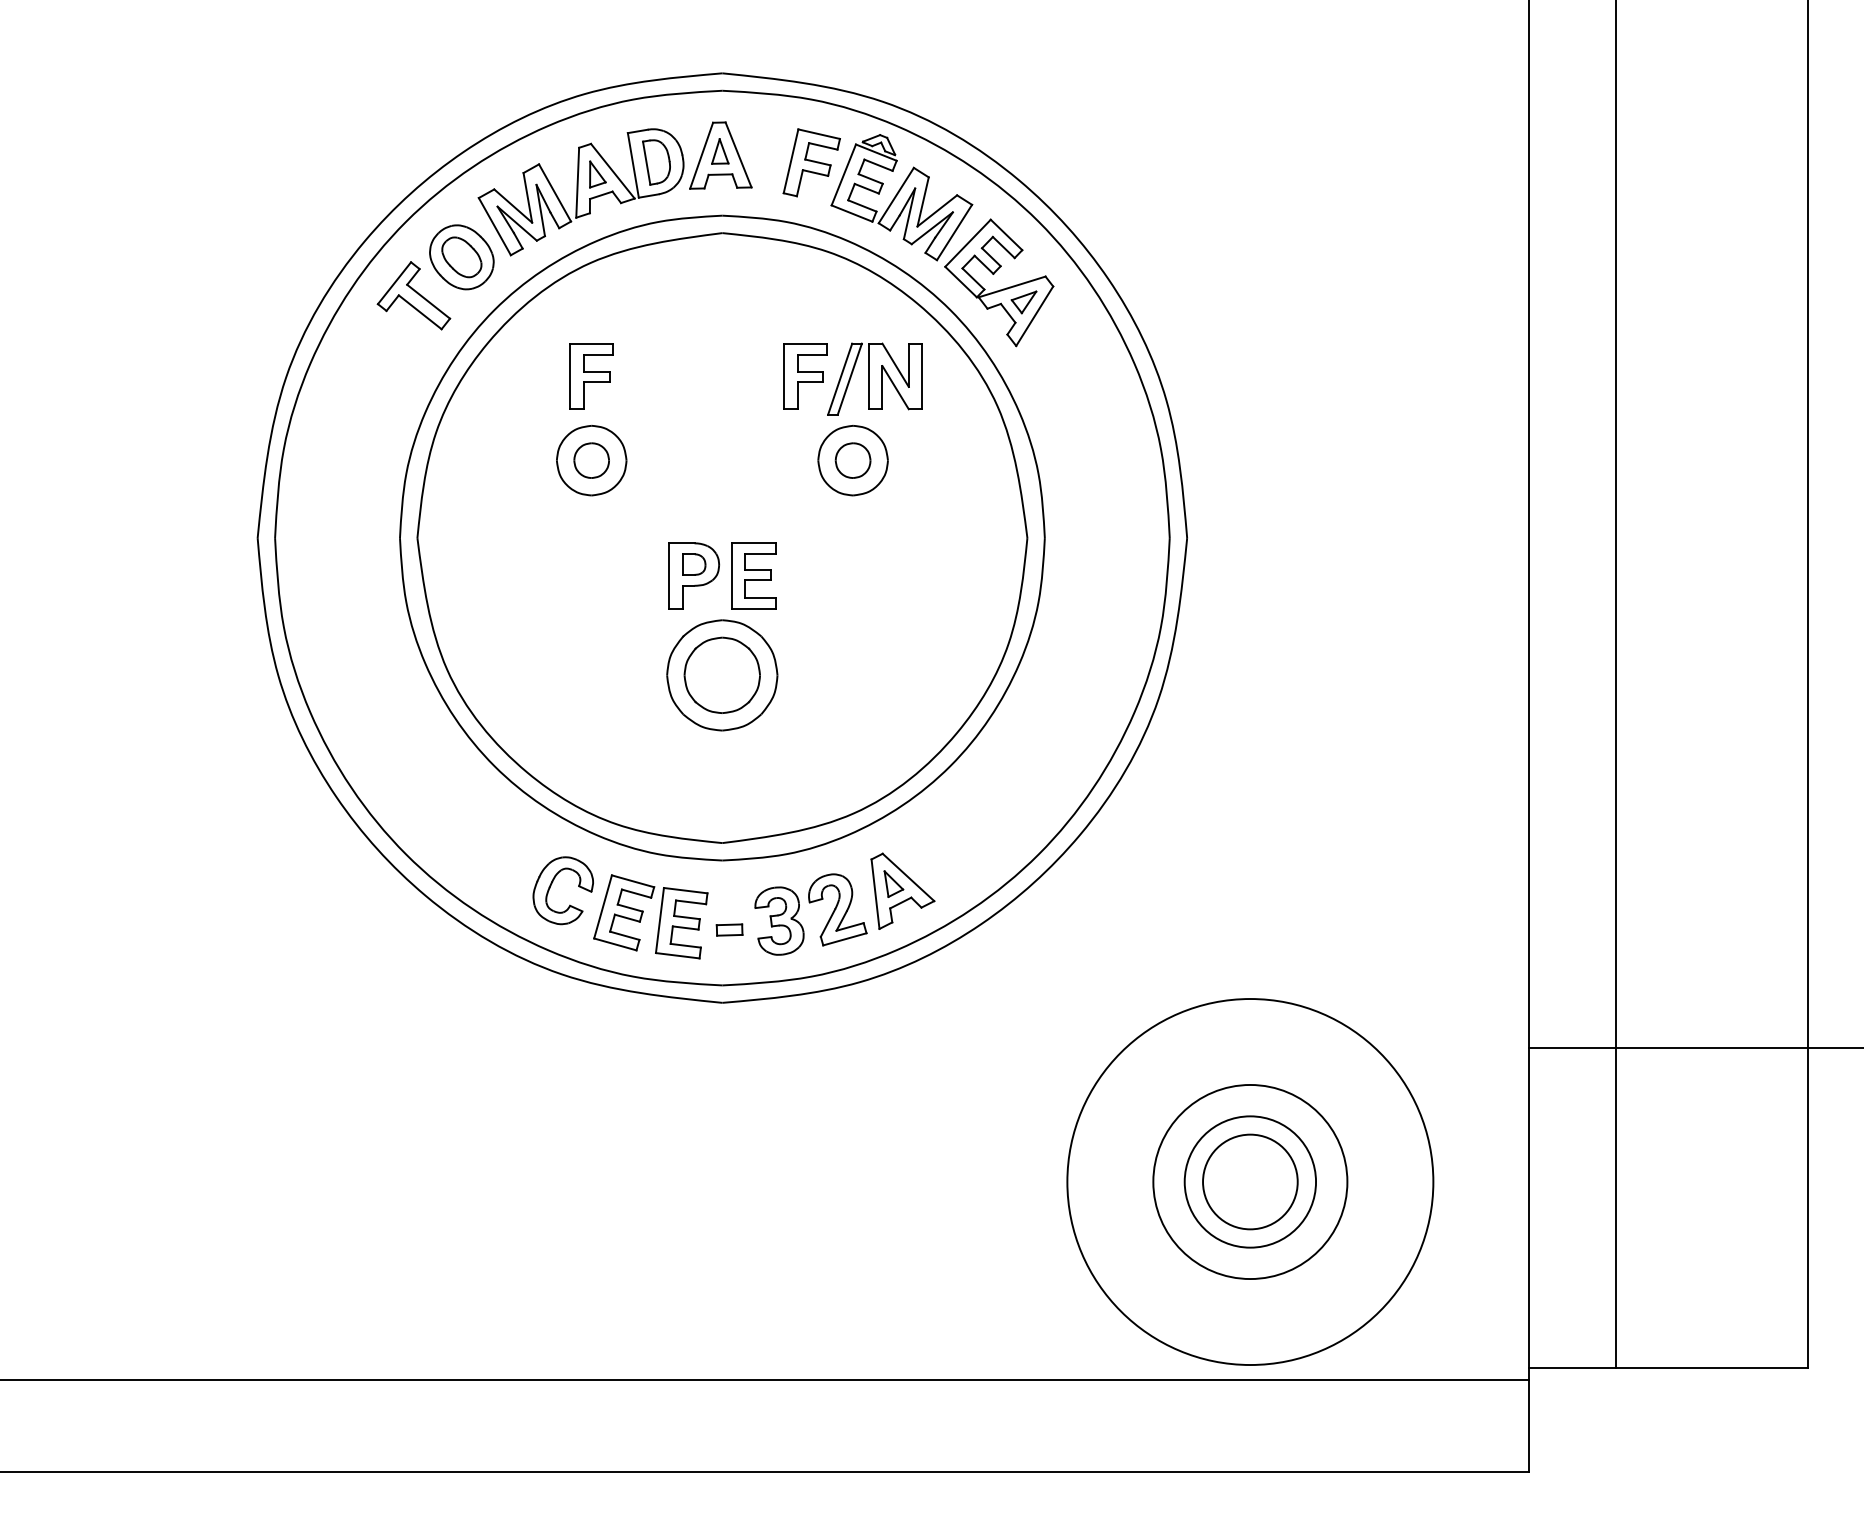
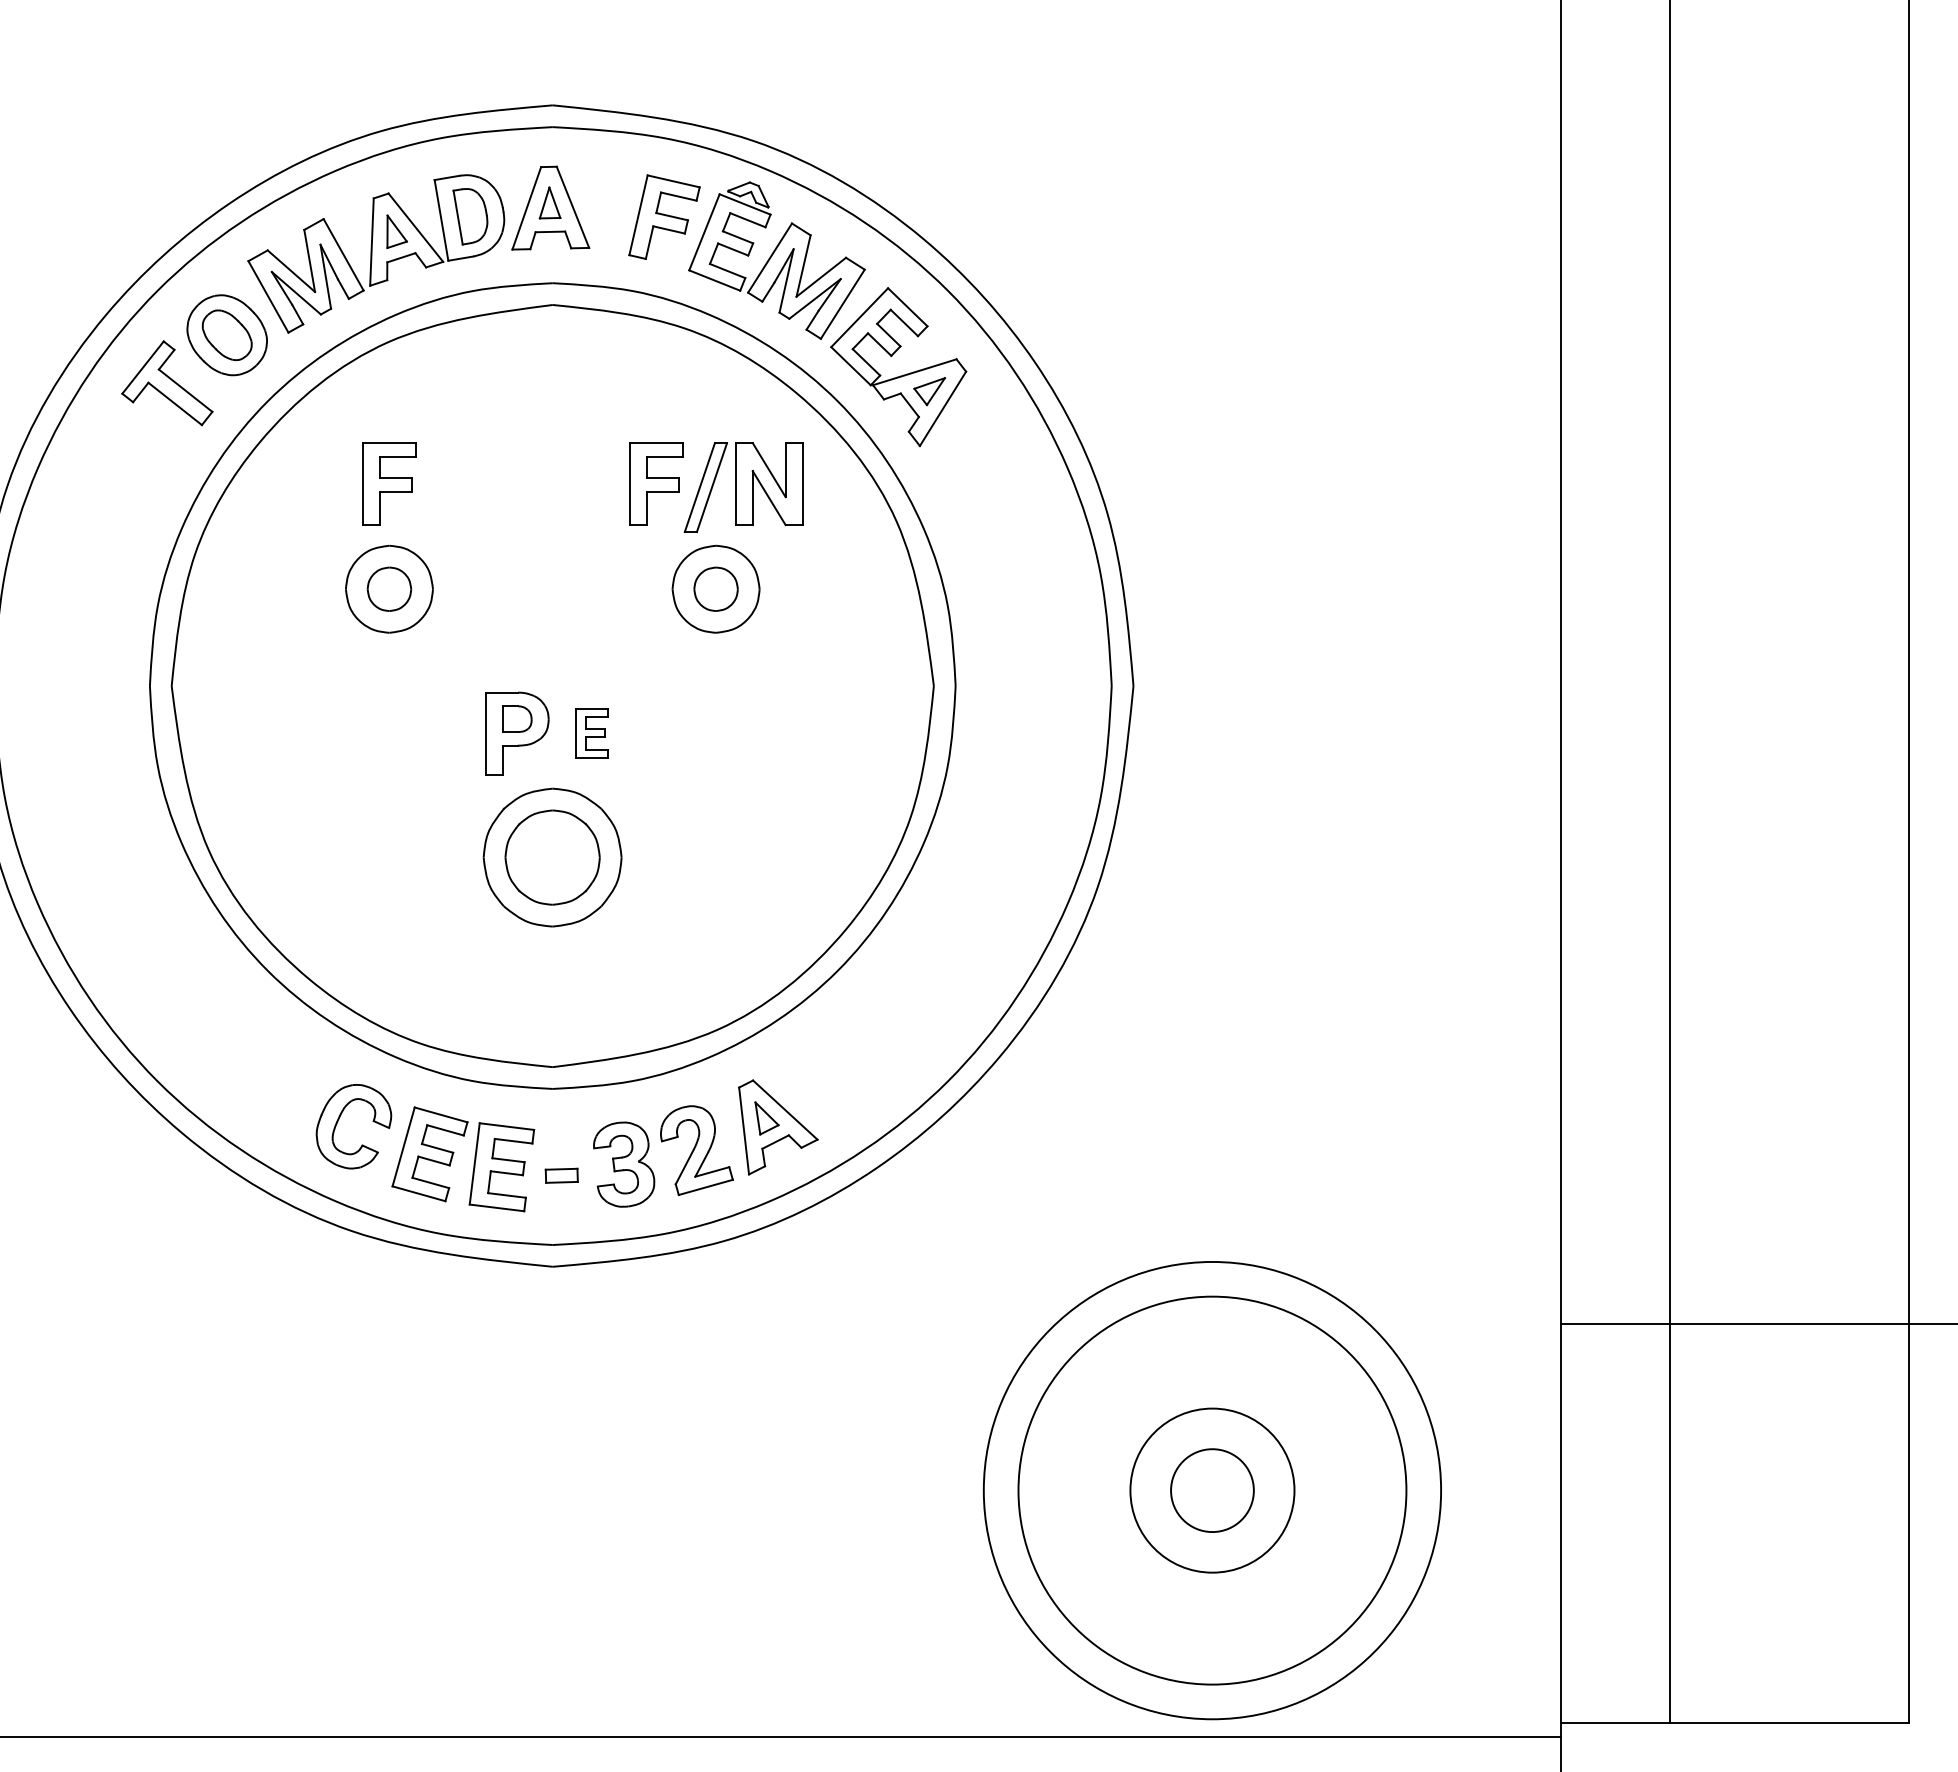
part: (753, 575) -> (591, 732), size x0.6
circle: (1250, 1181) -> (1212, 1489), size x0.7
circle: (1250, 1181) -> (1212, 1489), size x1.6

